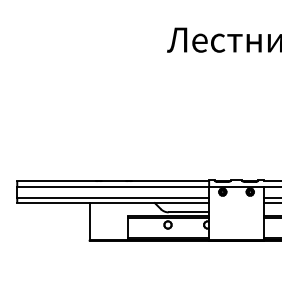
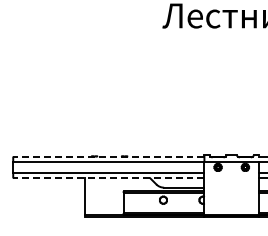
line: (113, 181) -> (109, 156), solid -> dashed
line: (113, 203) -> (109, 178), solid -> dashed

